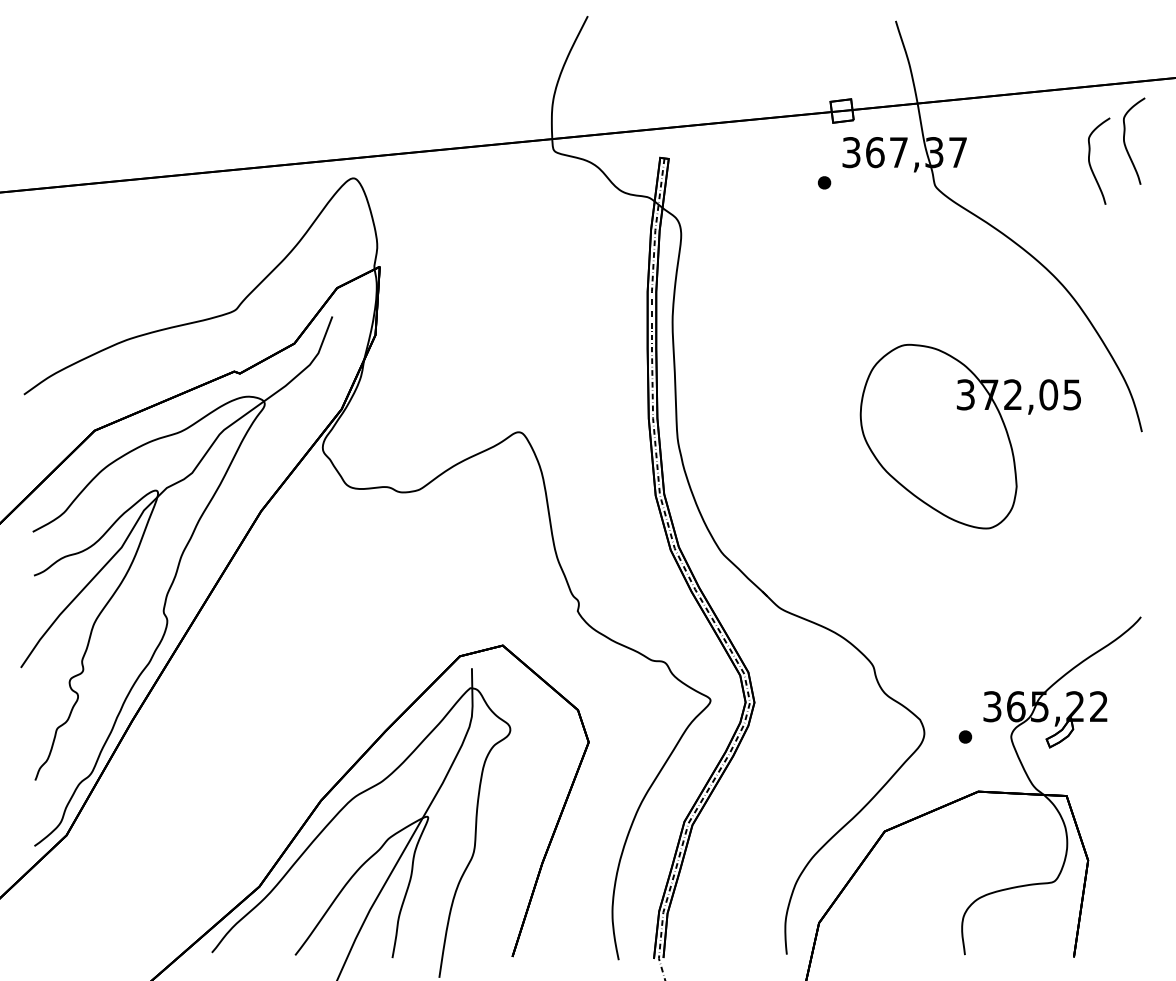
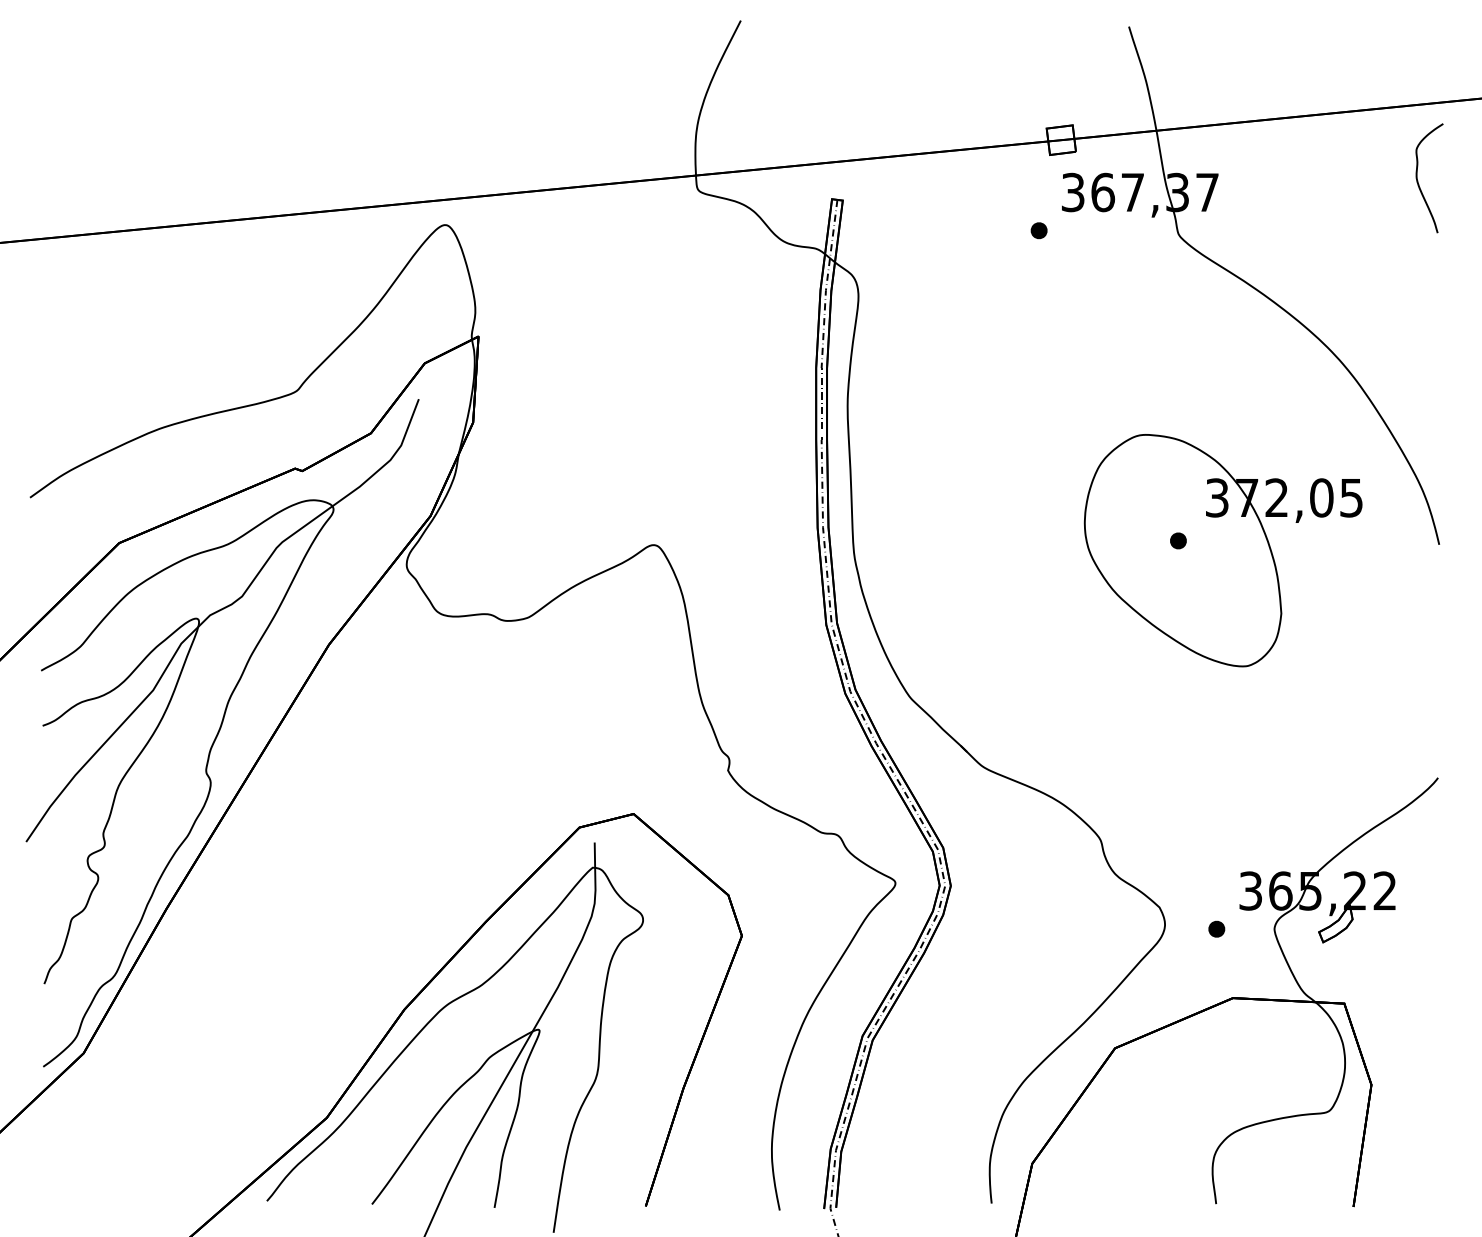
curve: (1090, 162) -> (1374, 205), removed
part: (934, 428) -> (1177, 540), added

